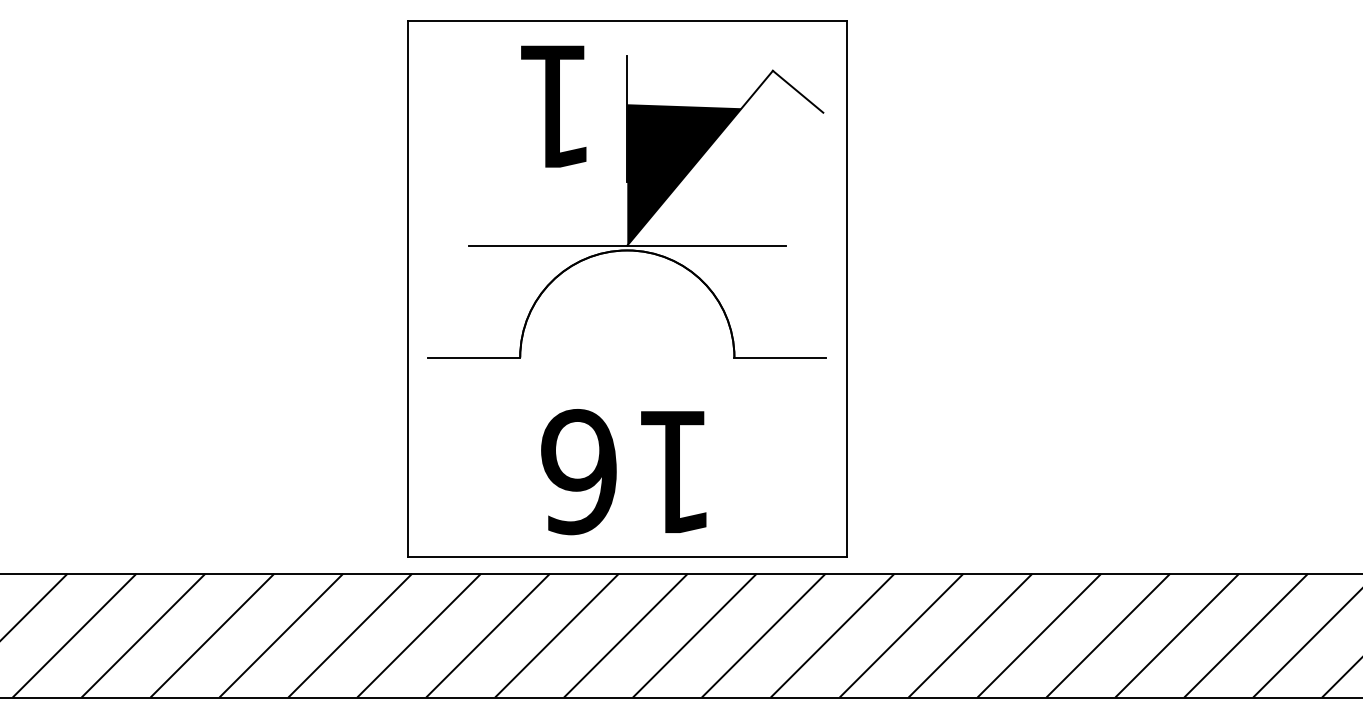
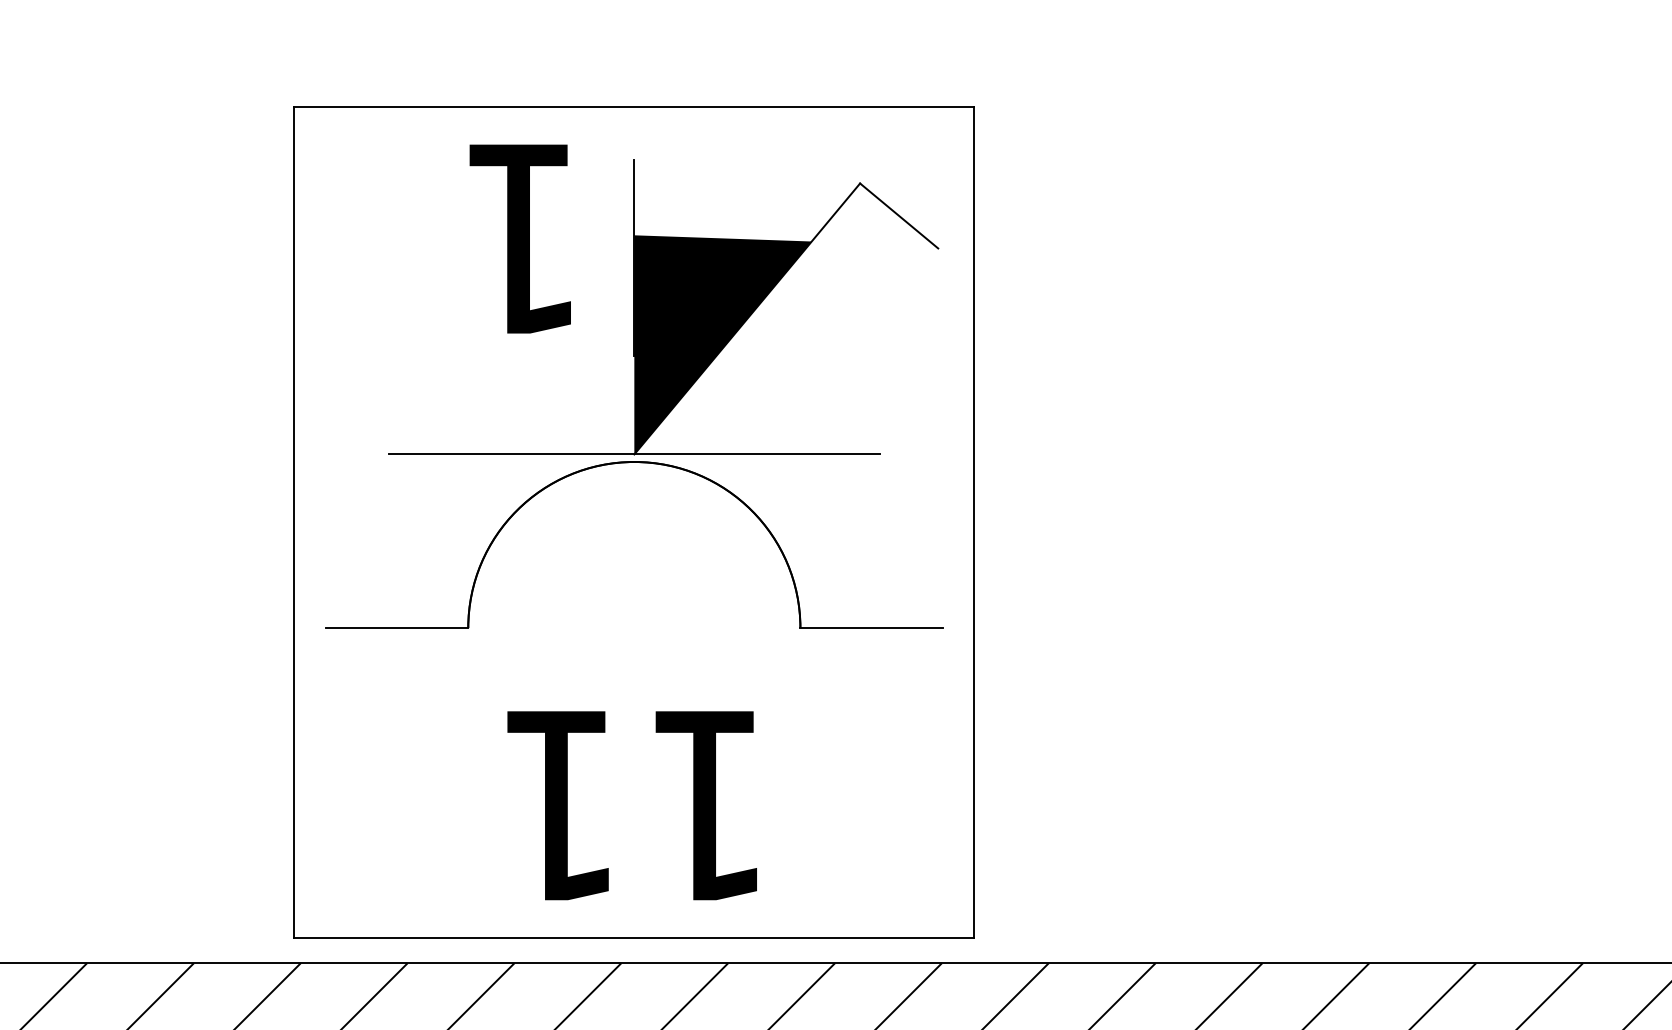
text: (578, 472) -> (558, 806), 16 -> 11

